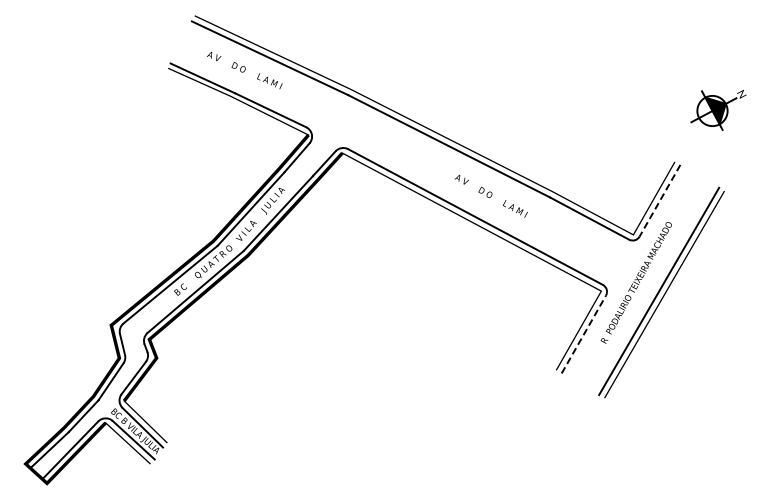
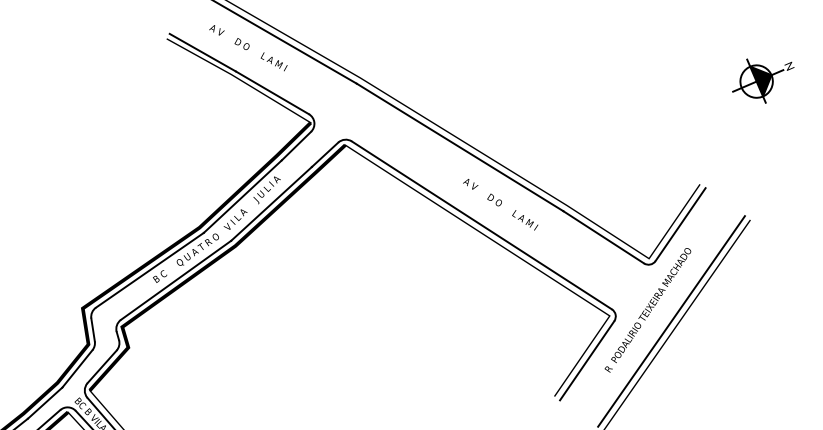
part: (718, 110) -> (763, 81), moved
line: (659, 201) -> (679, 225), dashed -> solid
line: (583, 334) -> (586, 360), dashed -> solid

